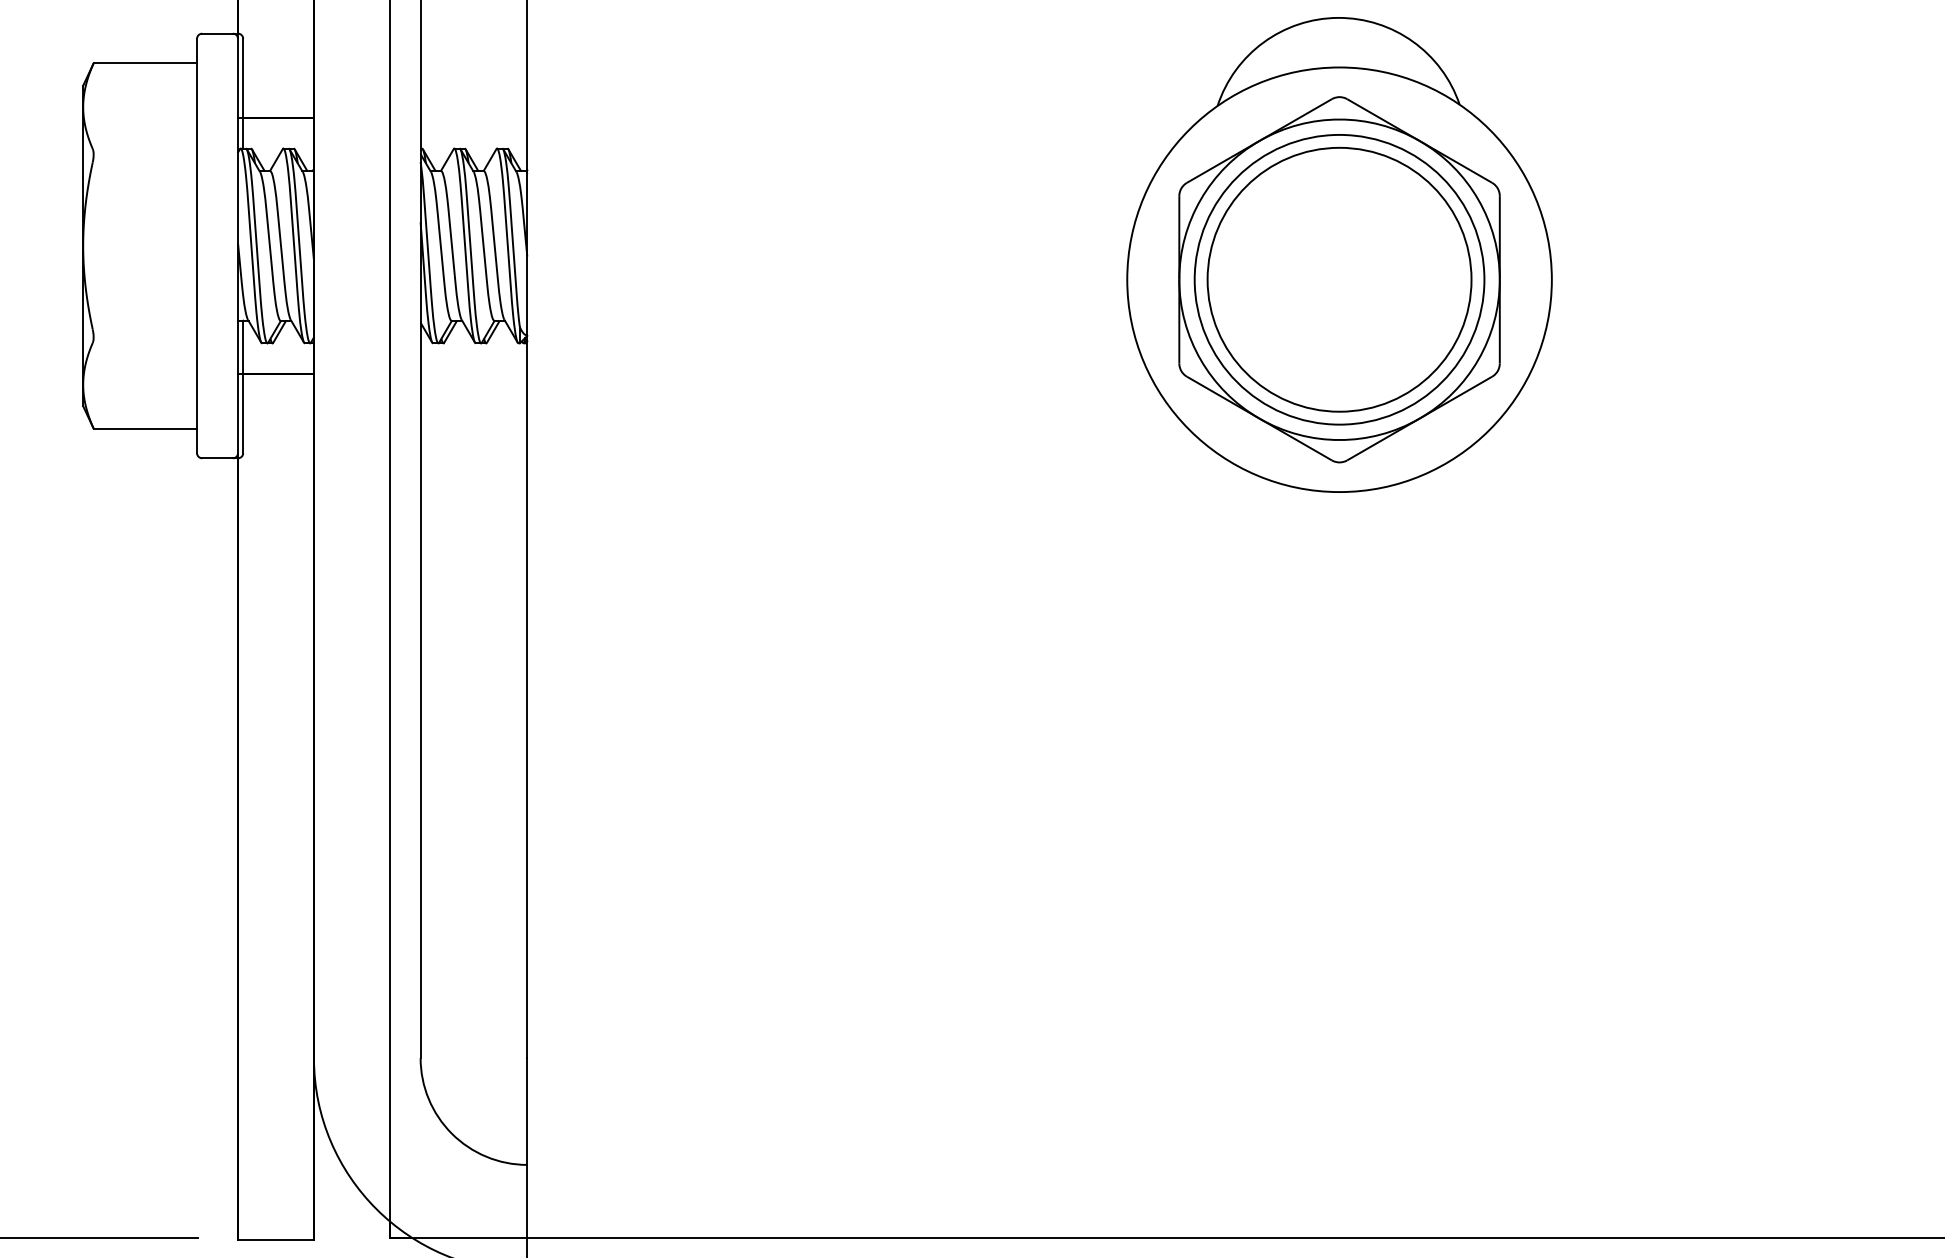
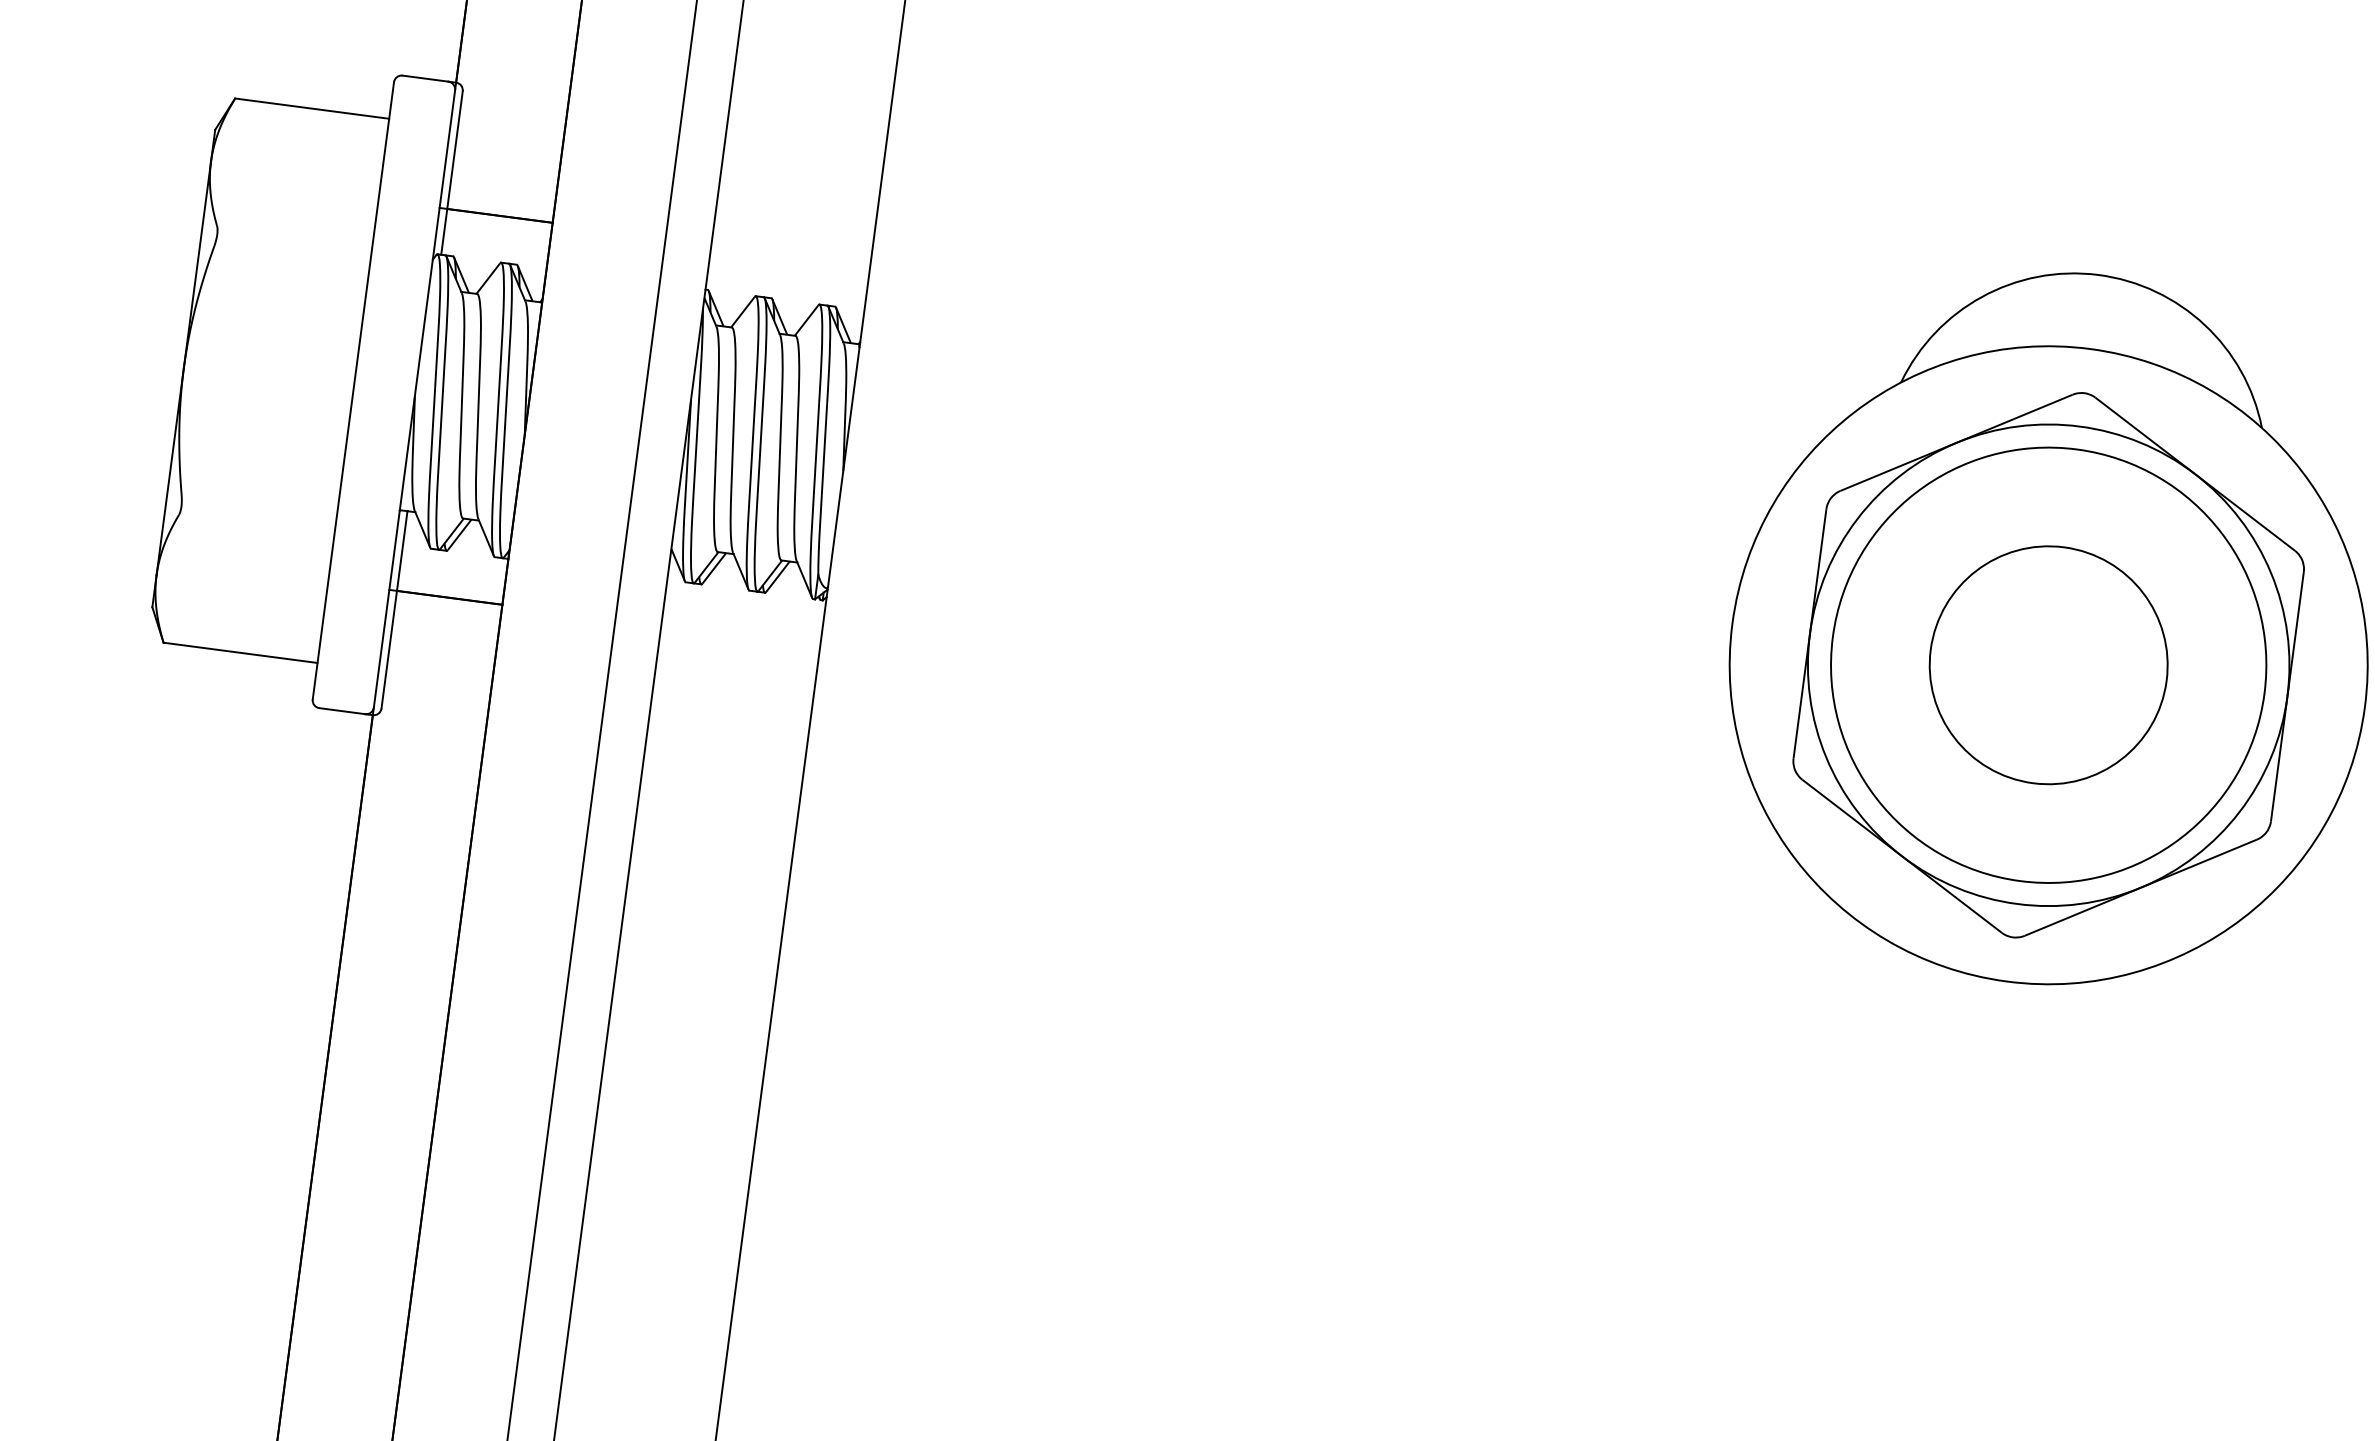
circle: (1339, 279) -> (2048, 664), size x0.6

